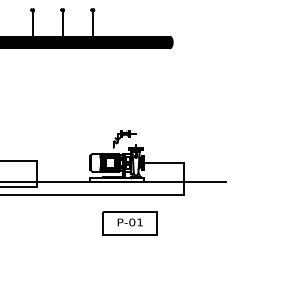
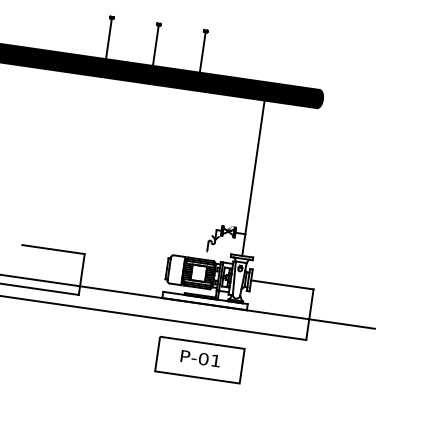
line: (136, 96) -> (254, 175), added
part: (129, 223) -> (199, 360), moved

